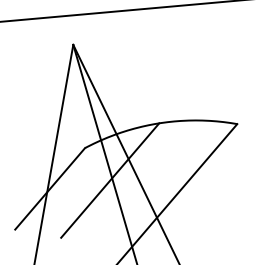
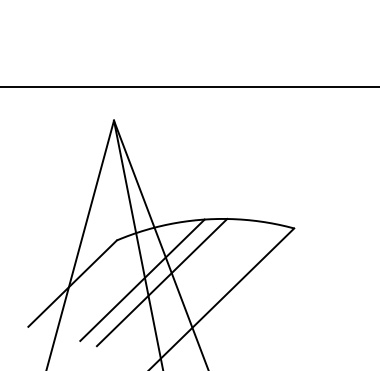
line: (126, 181) -> (161, 282), added

